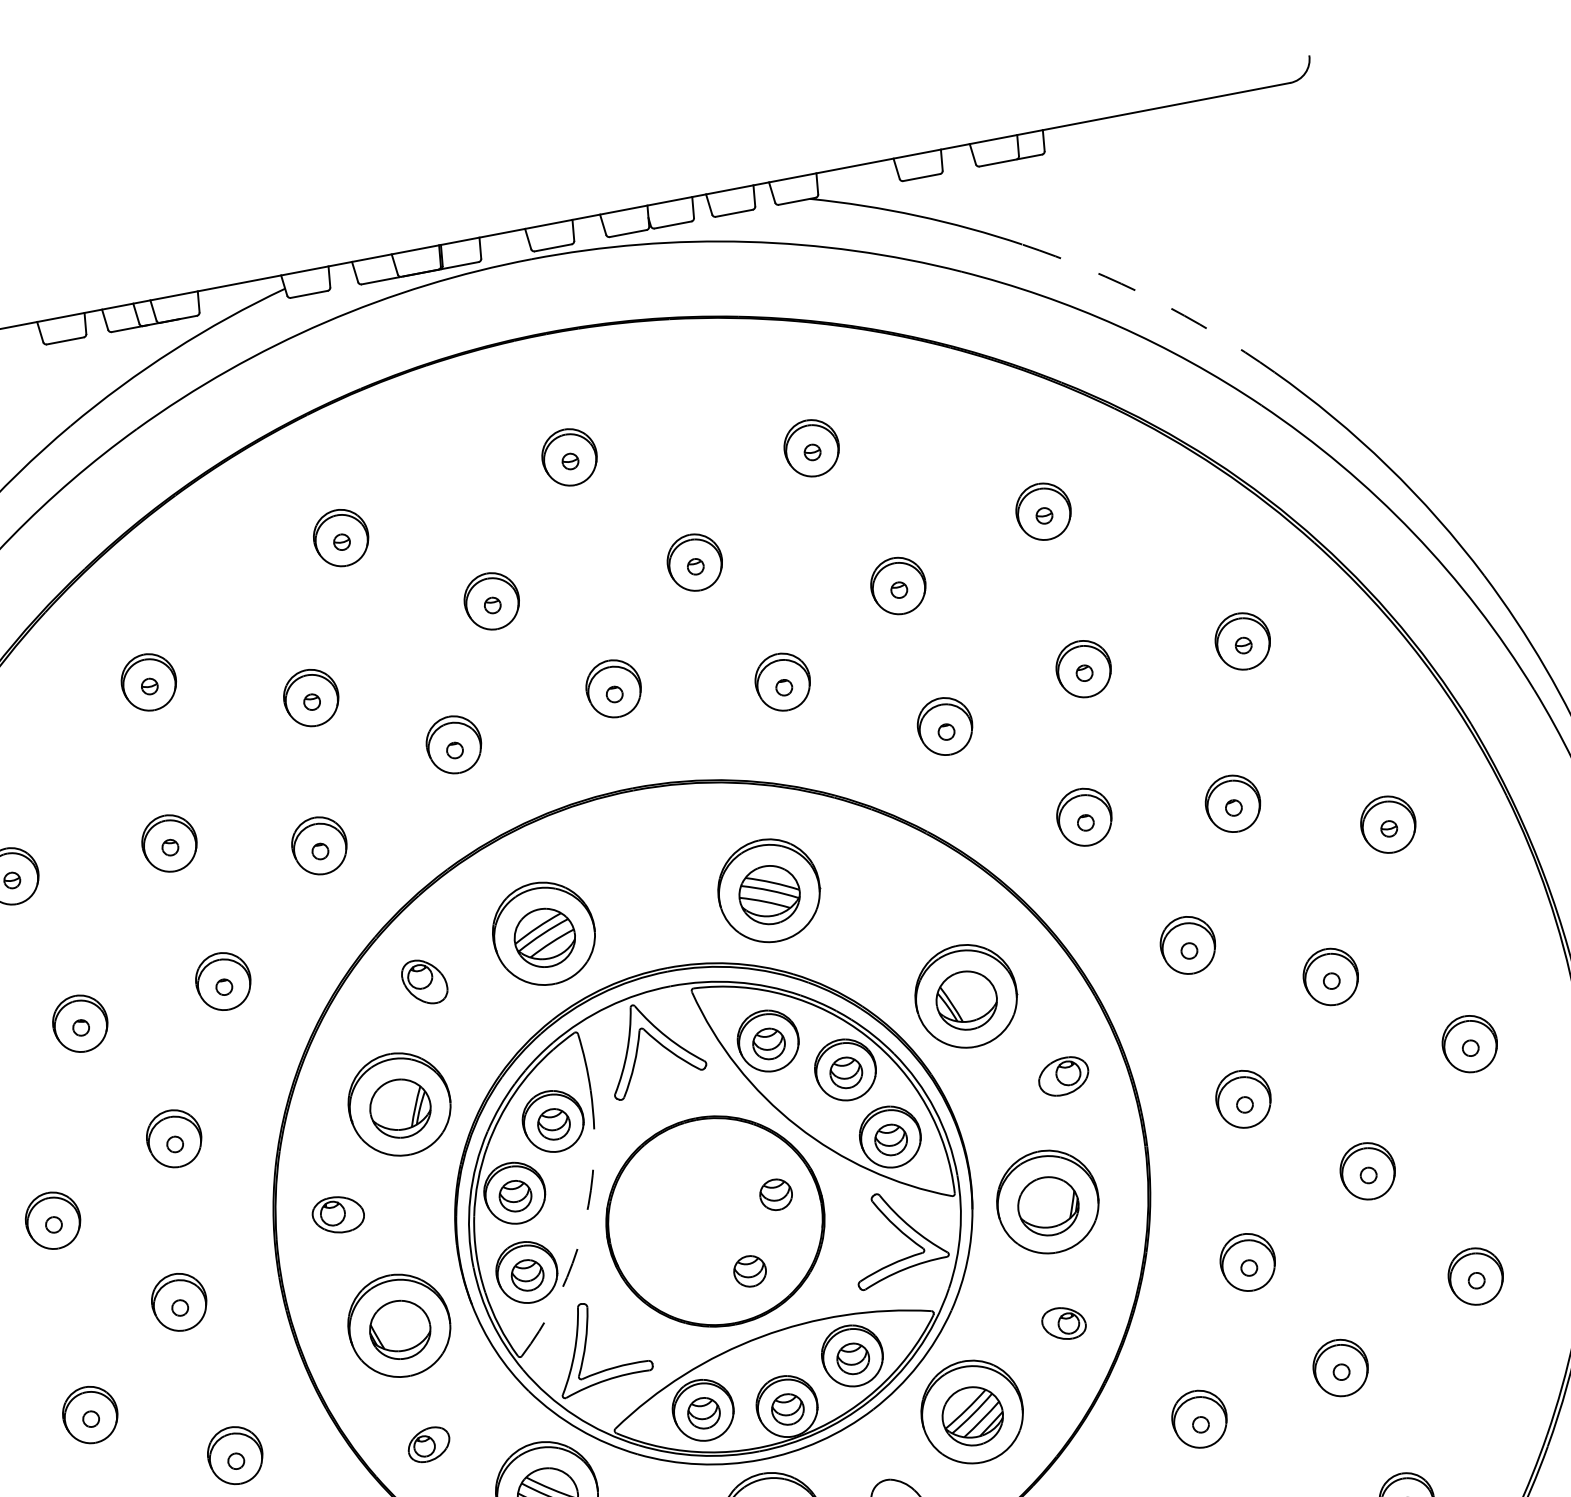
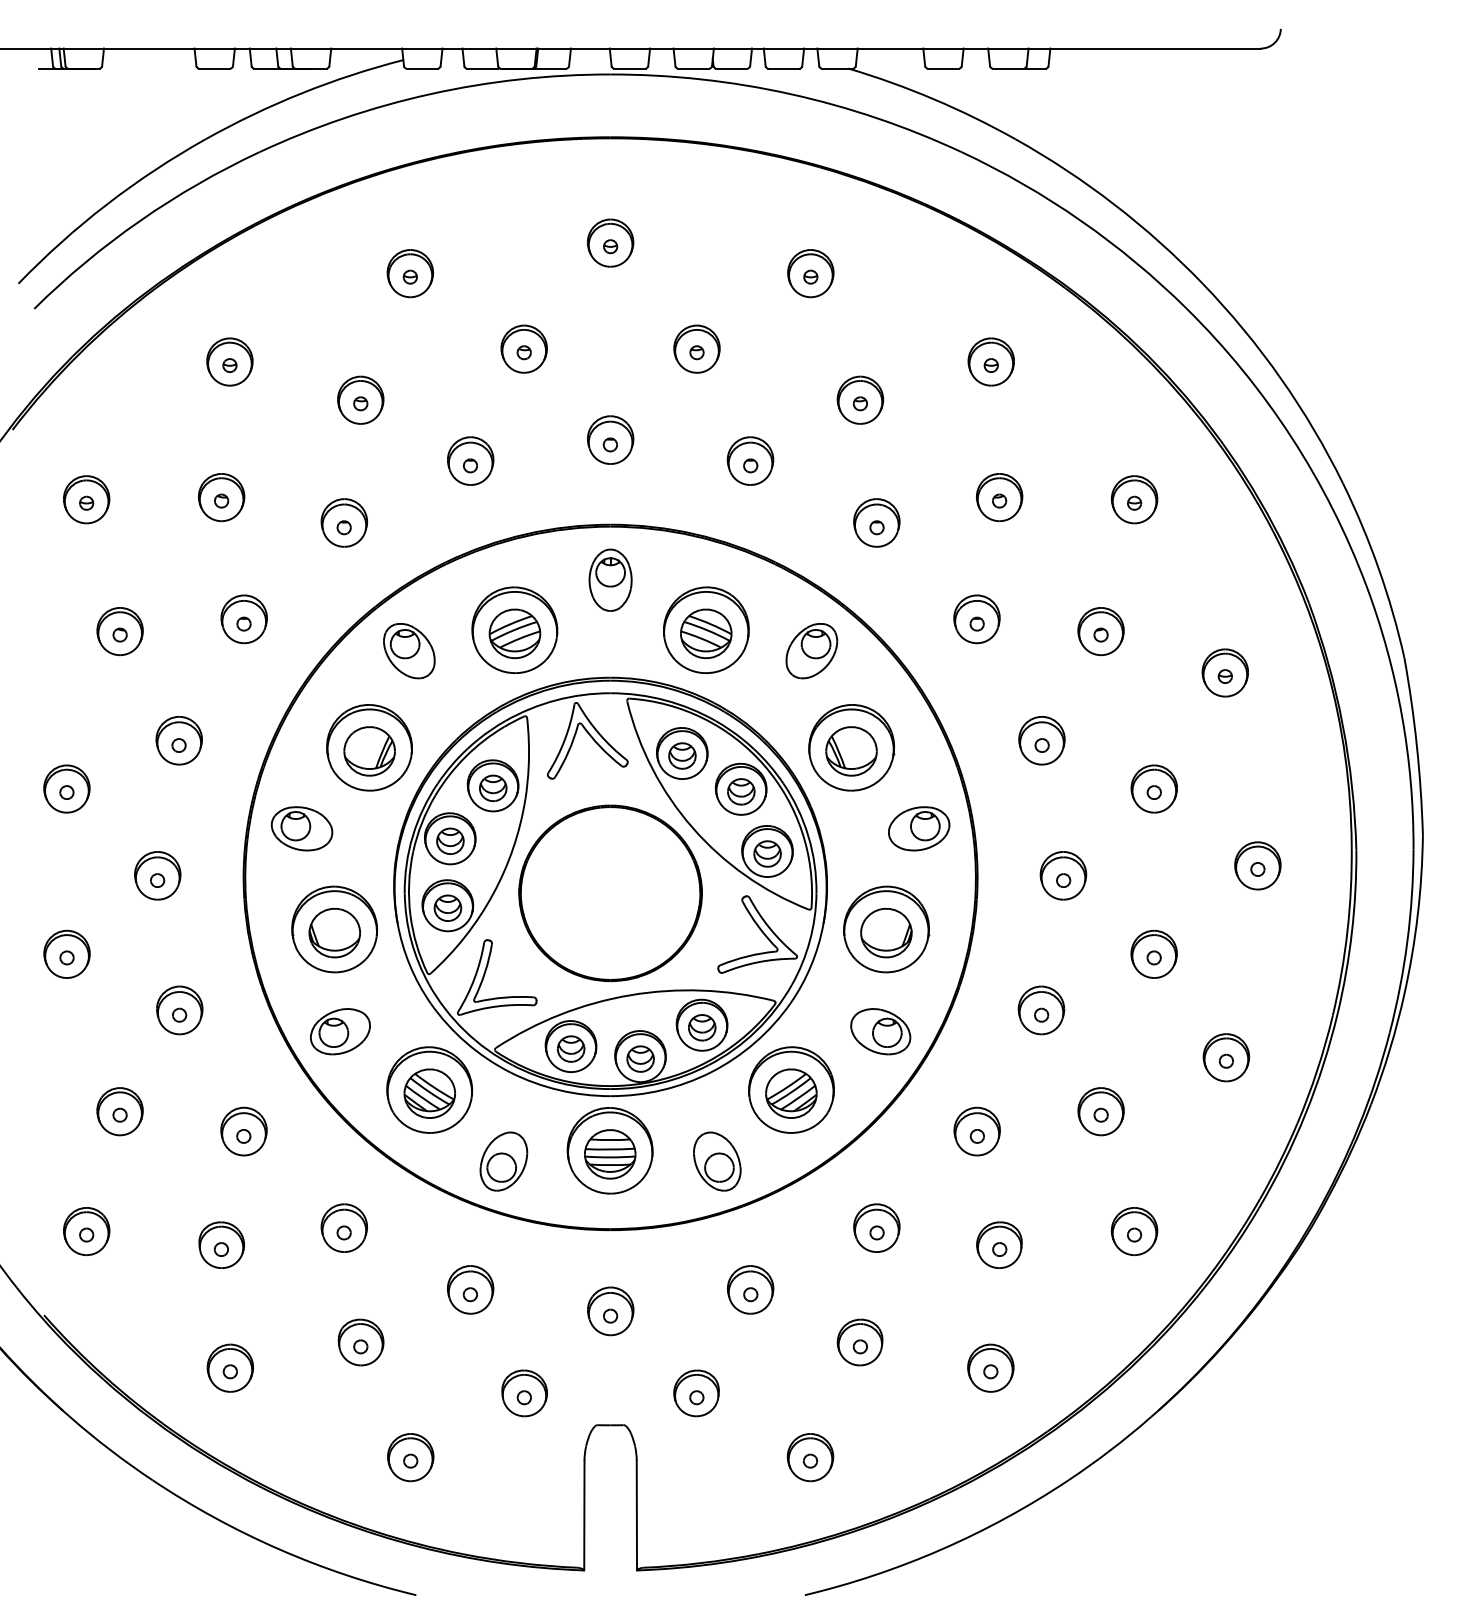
arc: (1153, 299) -> (1114, 204), dashed -> solid
part: (644, 852) -> (610, 579), added
part: (897, 892) -> (811, 651), added
part: (424, 982) -> (409, 651), size x1.43
part: (1063, 1075) -> (919, 828), size x1.43
part: (775, 1194) -> (664, 880), removed
part: (337, 1214) -> (301, 828), size x1.43
arc: (578, 1249) -> (493, 894), dashed -> solid
part: (750, 1270) -> (631, 939), removed
part: (1063, 1323) -> (880, 1031), size x1.67
part: (429, 1444) -> (340, 1031), size x1.67

